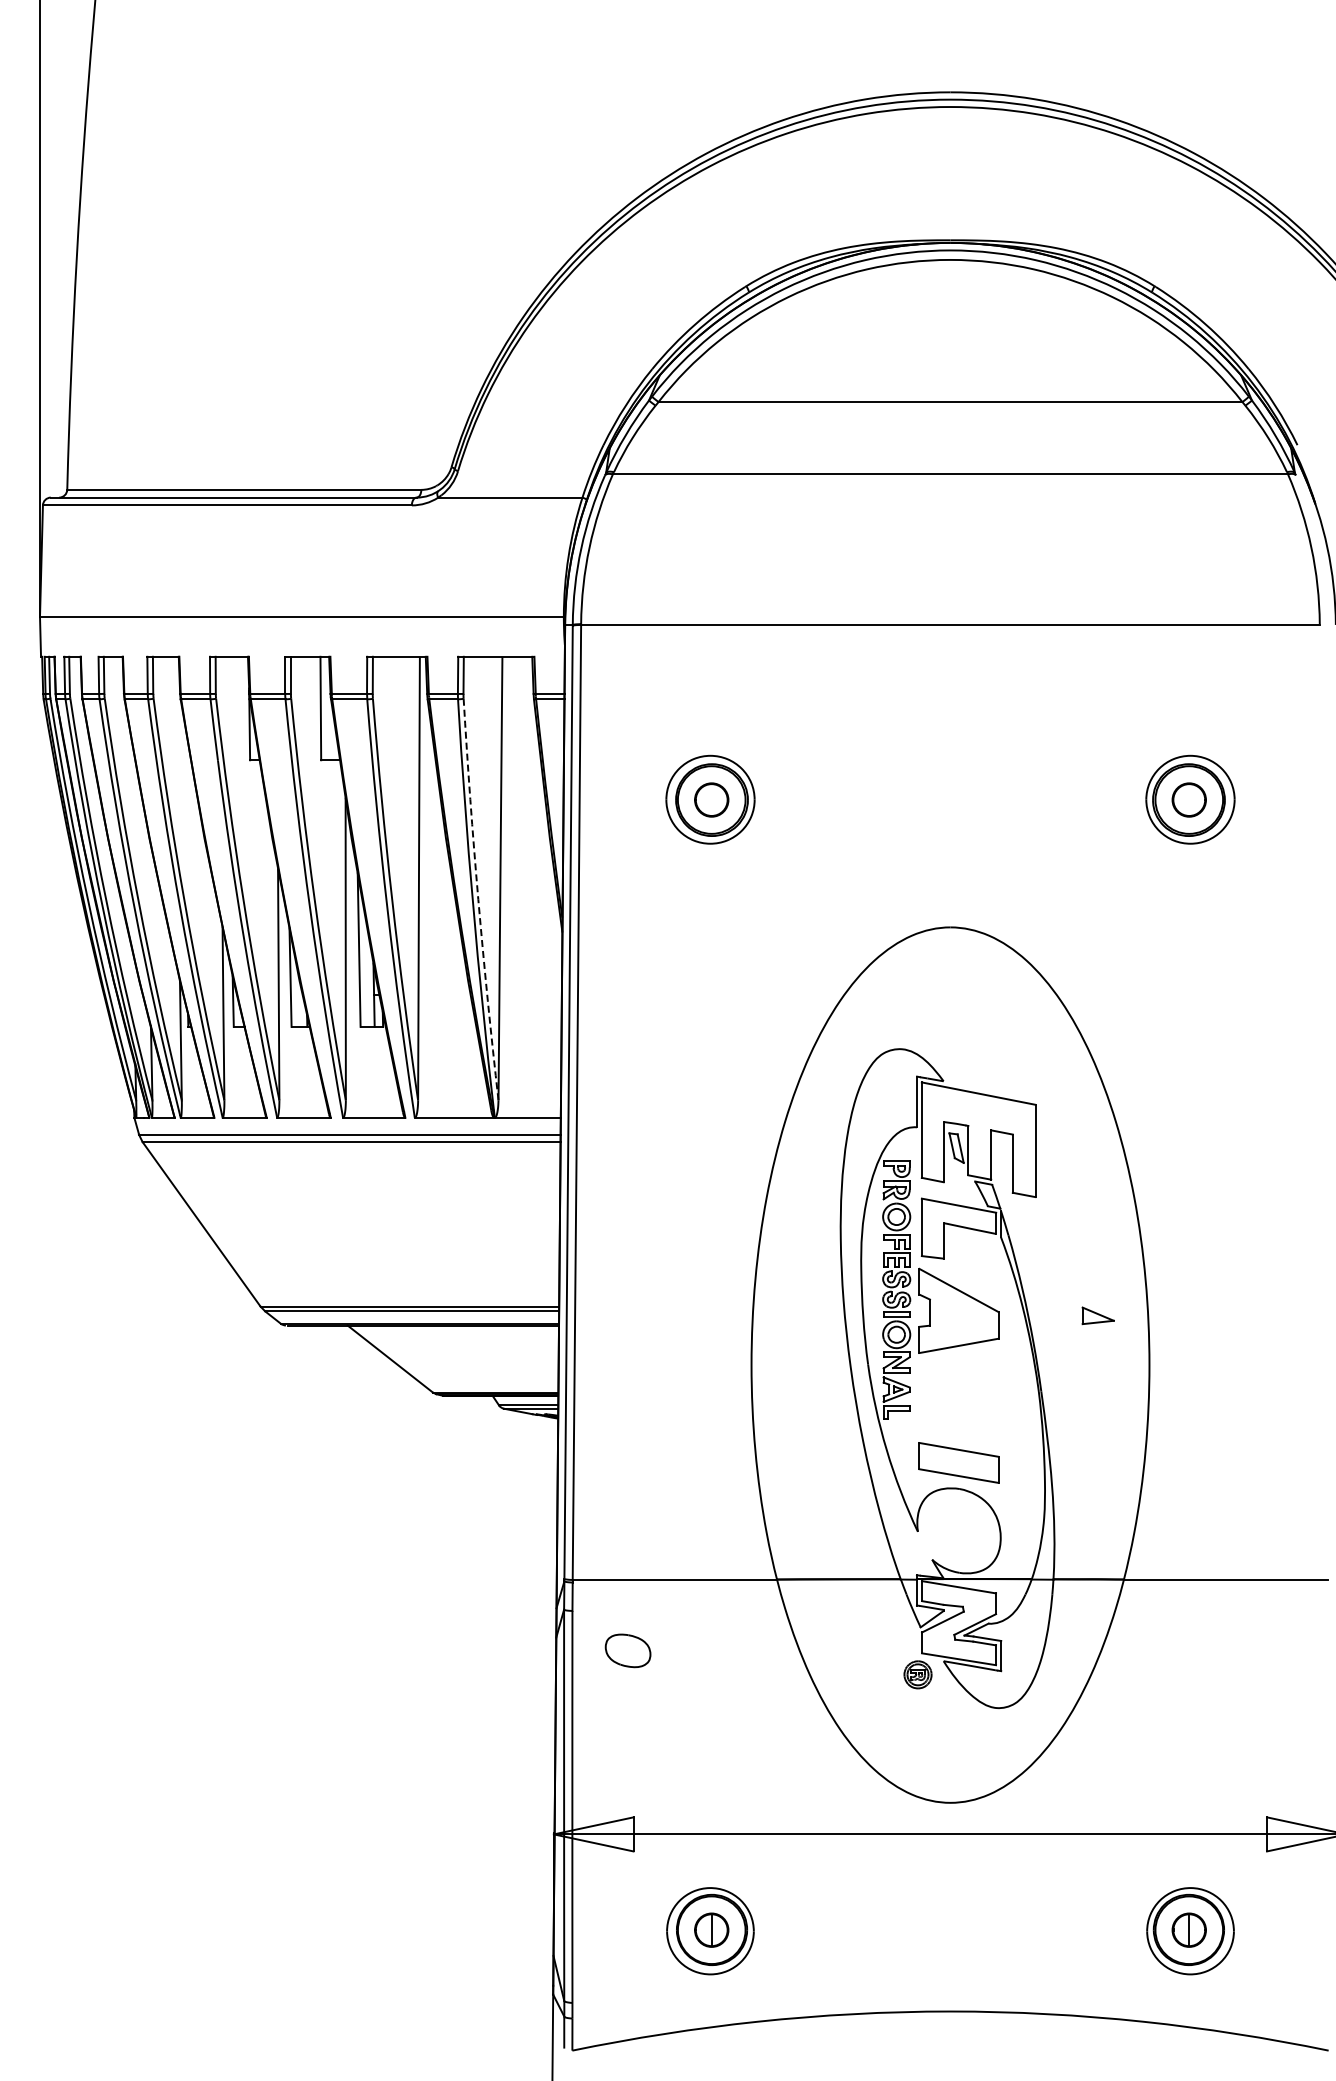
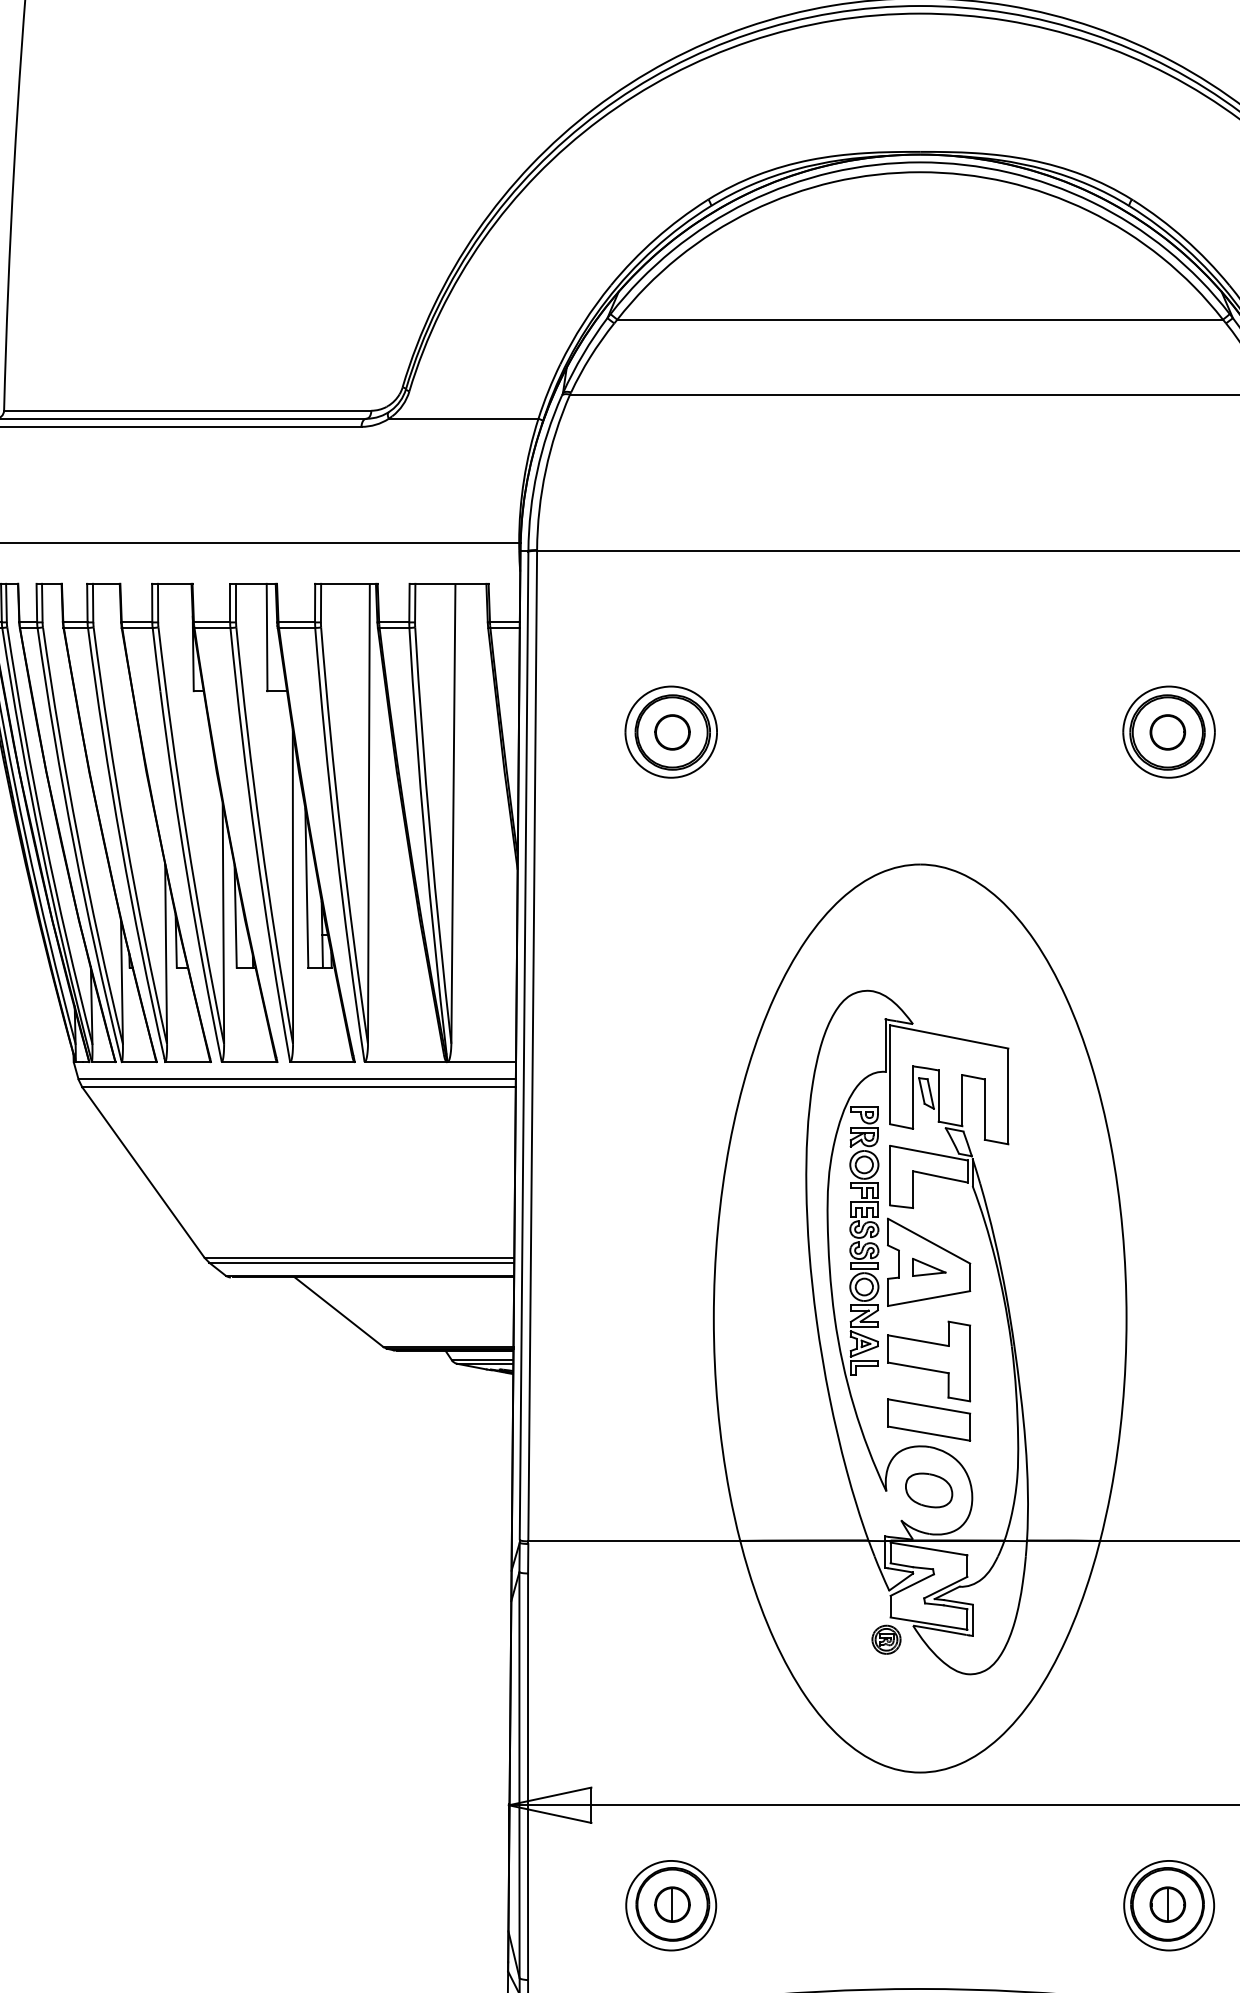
arc: (478, 899) -> (430, 835), dashed -> solid
part: (1097, 1315) -> (928, 1267), moved
part: (958, 1406) -> (928, 1361), added
part: (627, 1650) -> (928, 1490), moved

